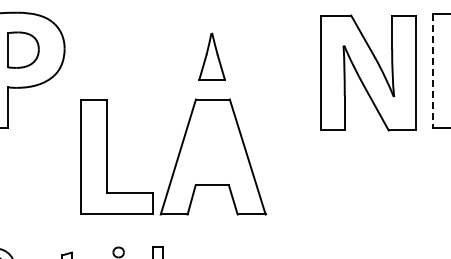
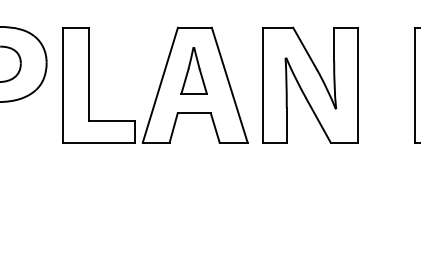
line: (433, 71) -> (415, 85), dashed -> solid
part: (368, 72) -> (310, 84), moved
part: (173, 156) -> (155, 84), moved

